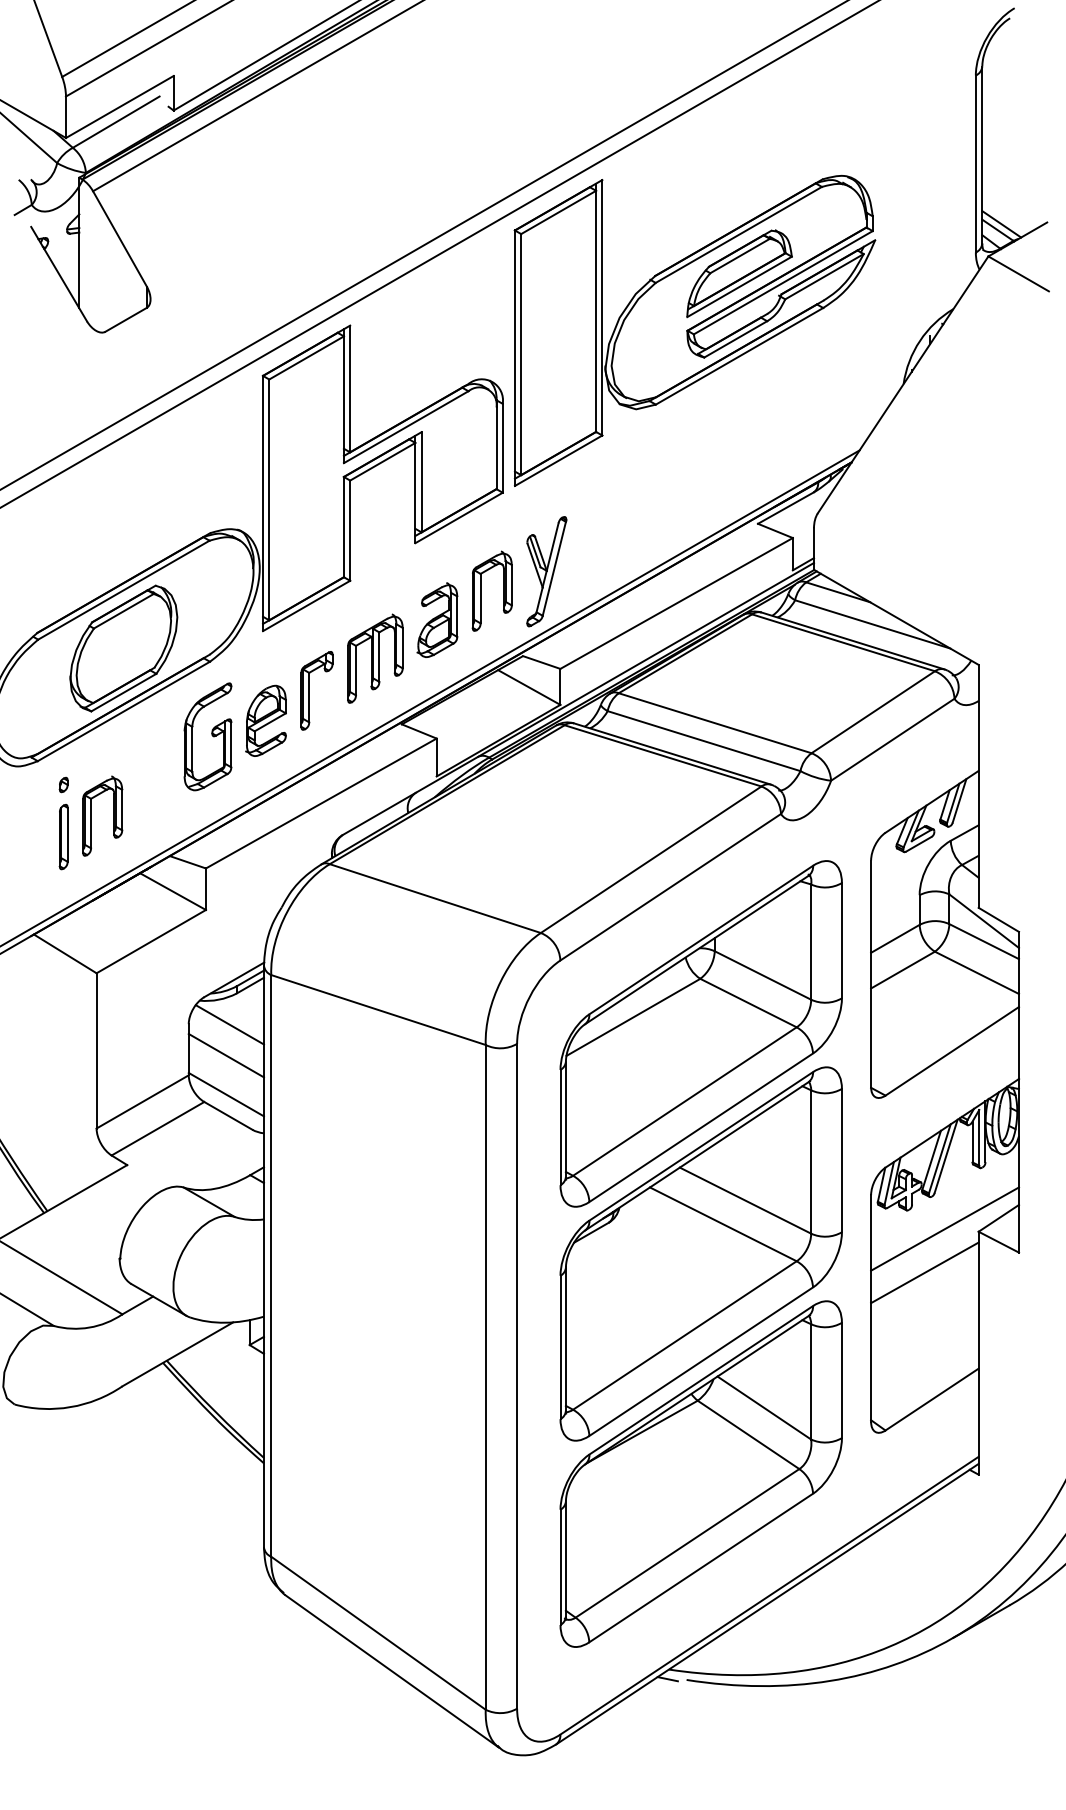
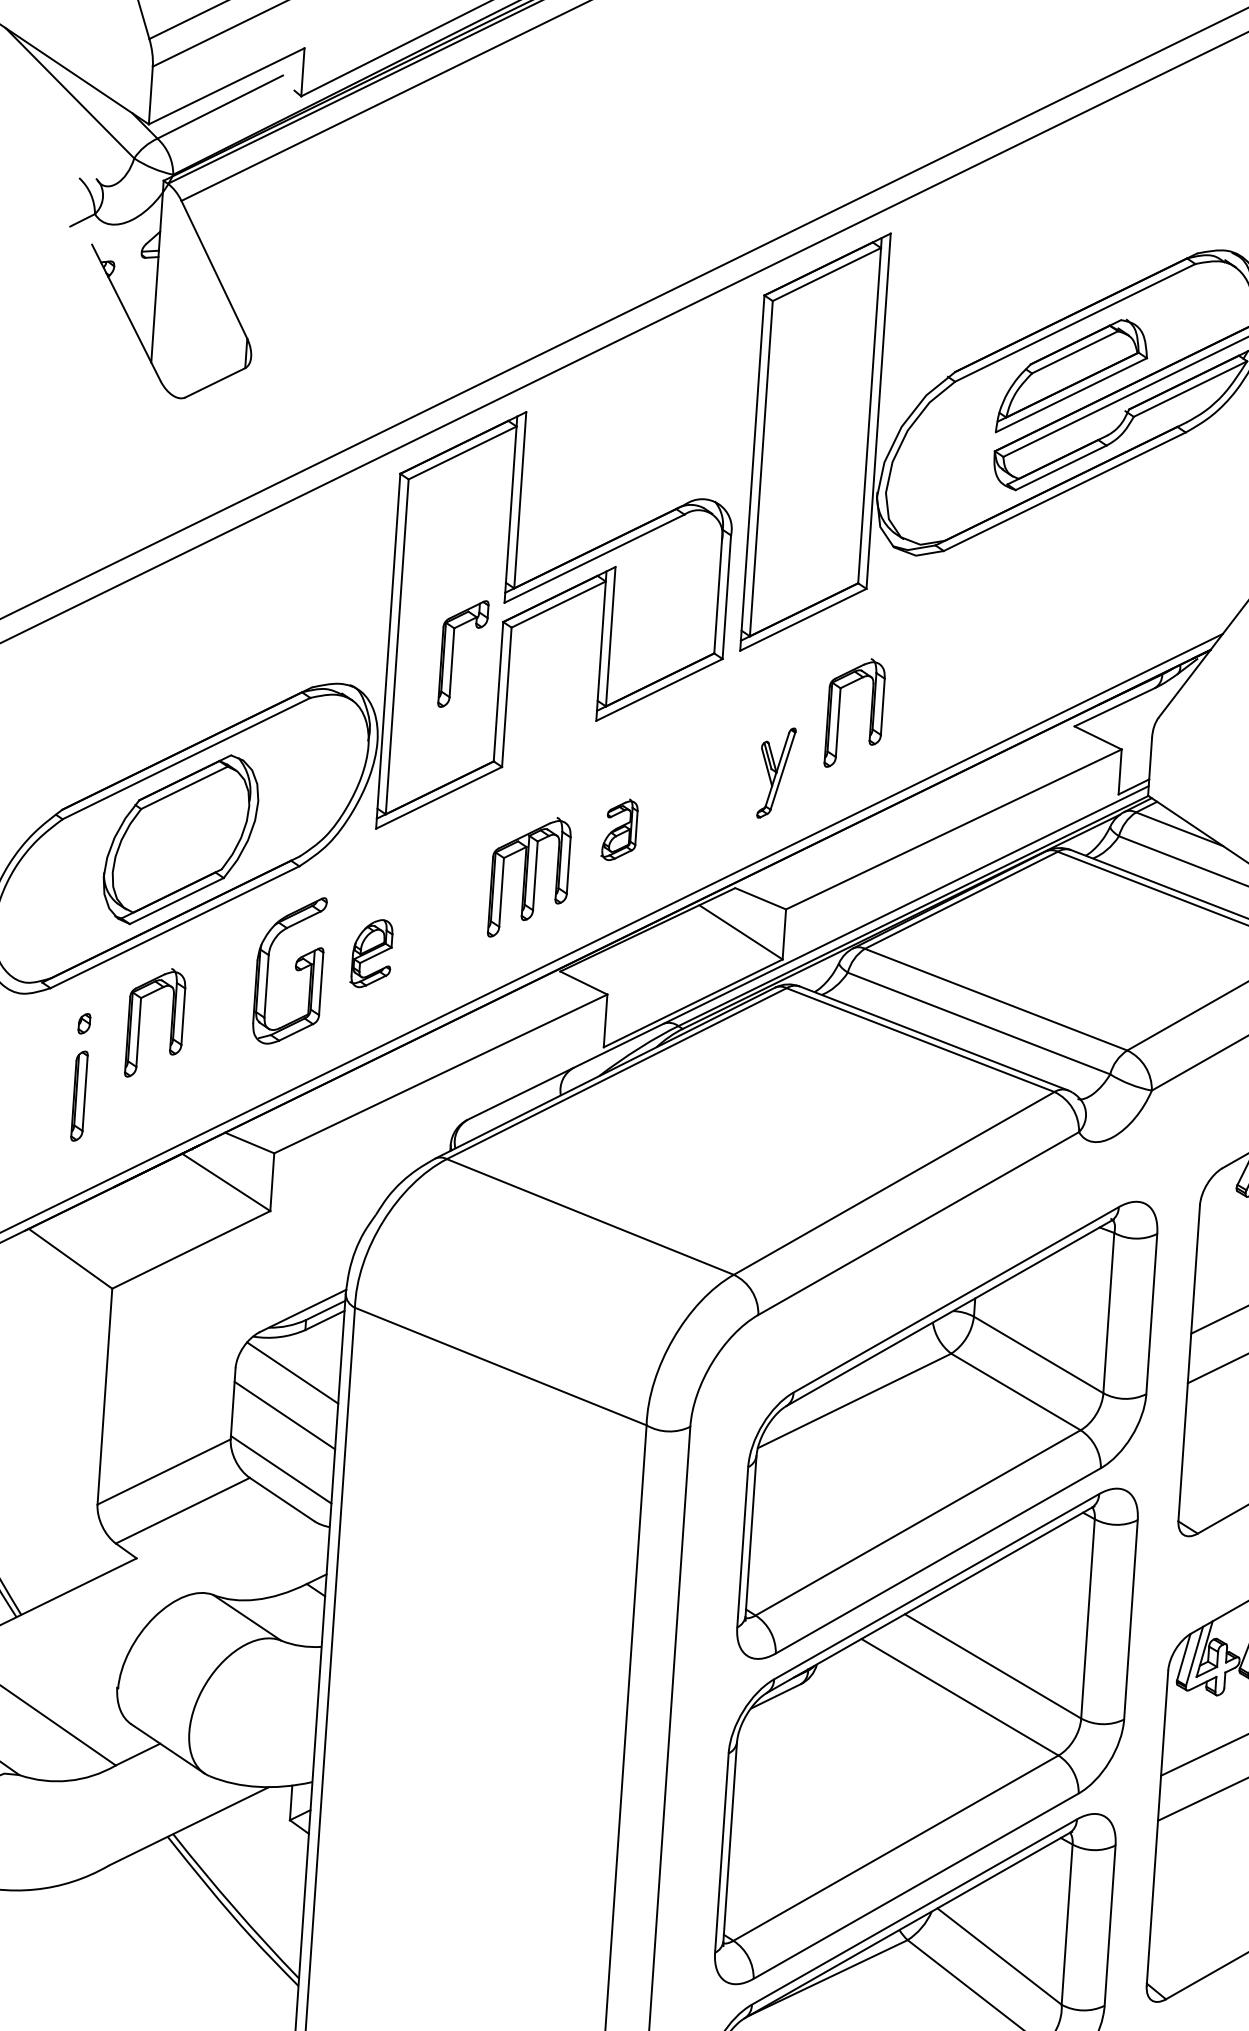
part: (546, 571) -> (775, 772), size x0.6
part: (481, 590) -> (840, 711), moved
part: (437, 619) -> (619, 829), size x0.6
part: (309, 690) -> (453, 652), moved
part: (265, 720) -> (371, 953), size x0.7
part: (91, 815) -> (140, 1021), moved

